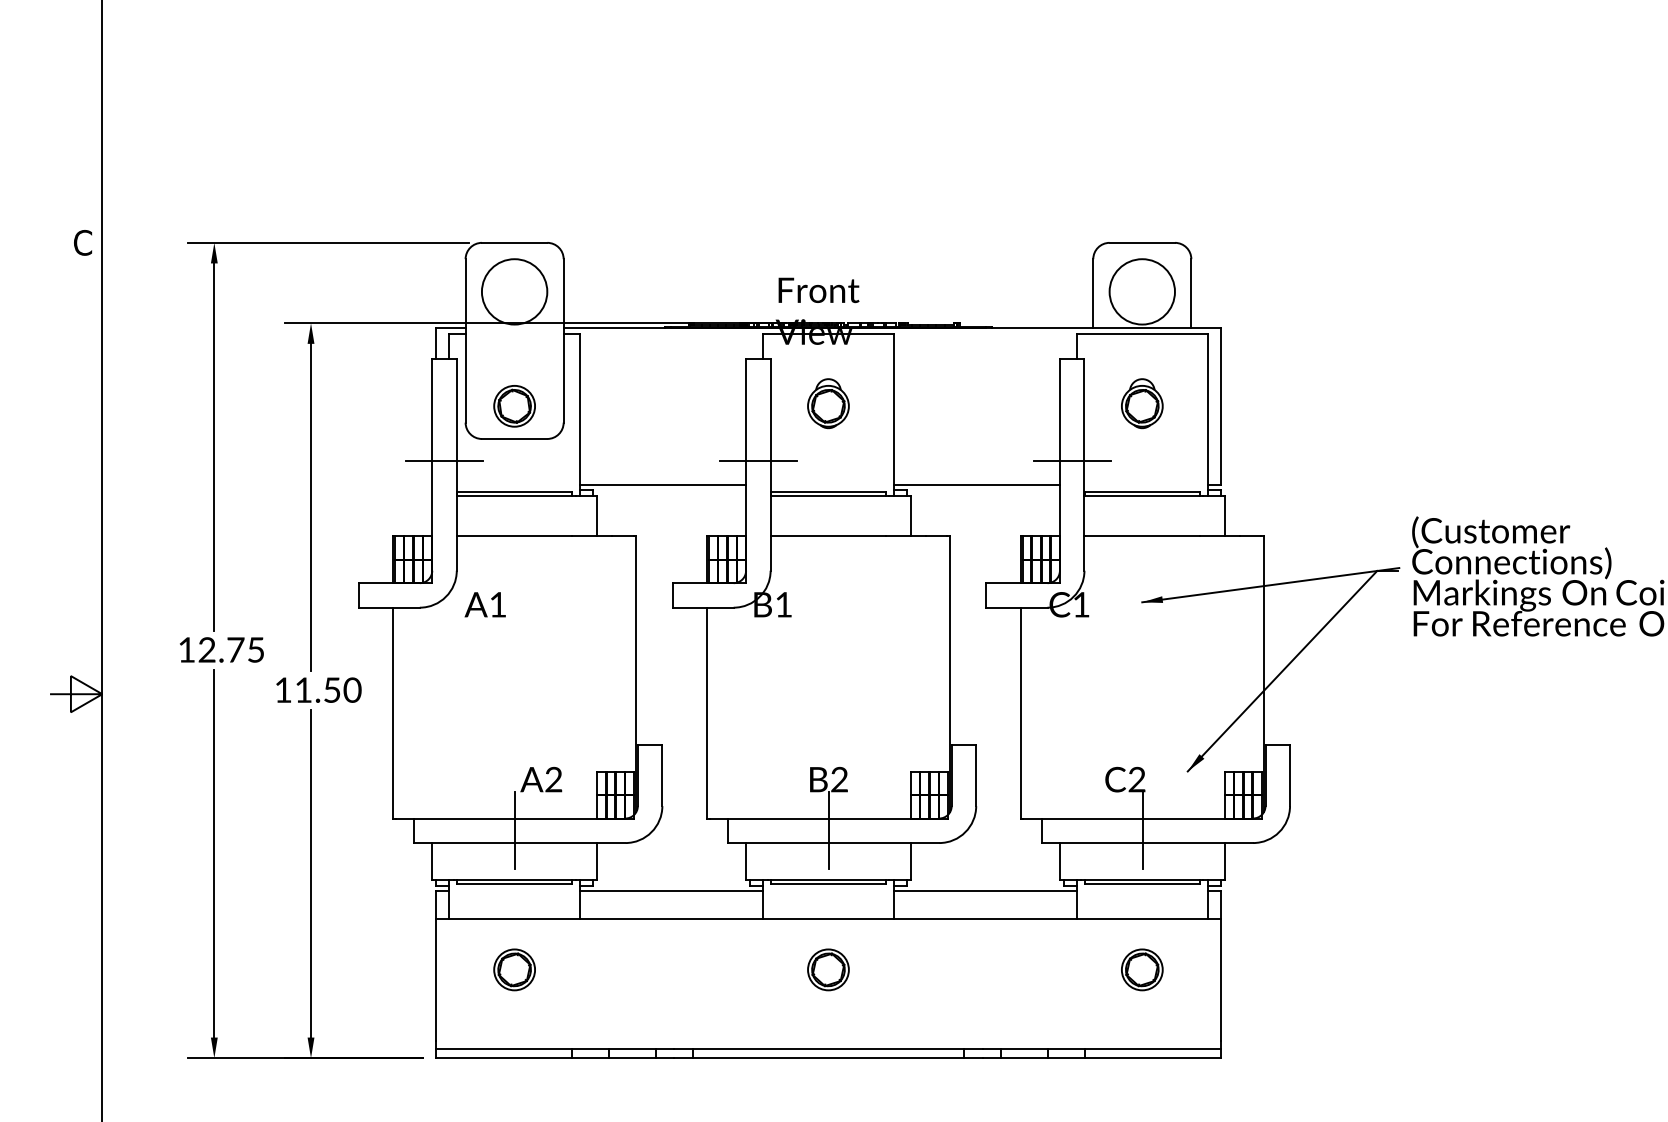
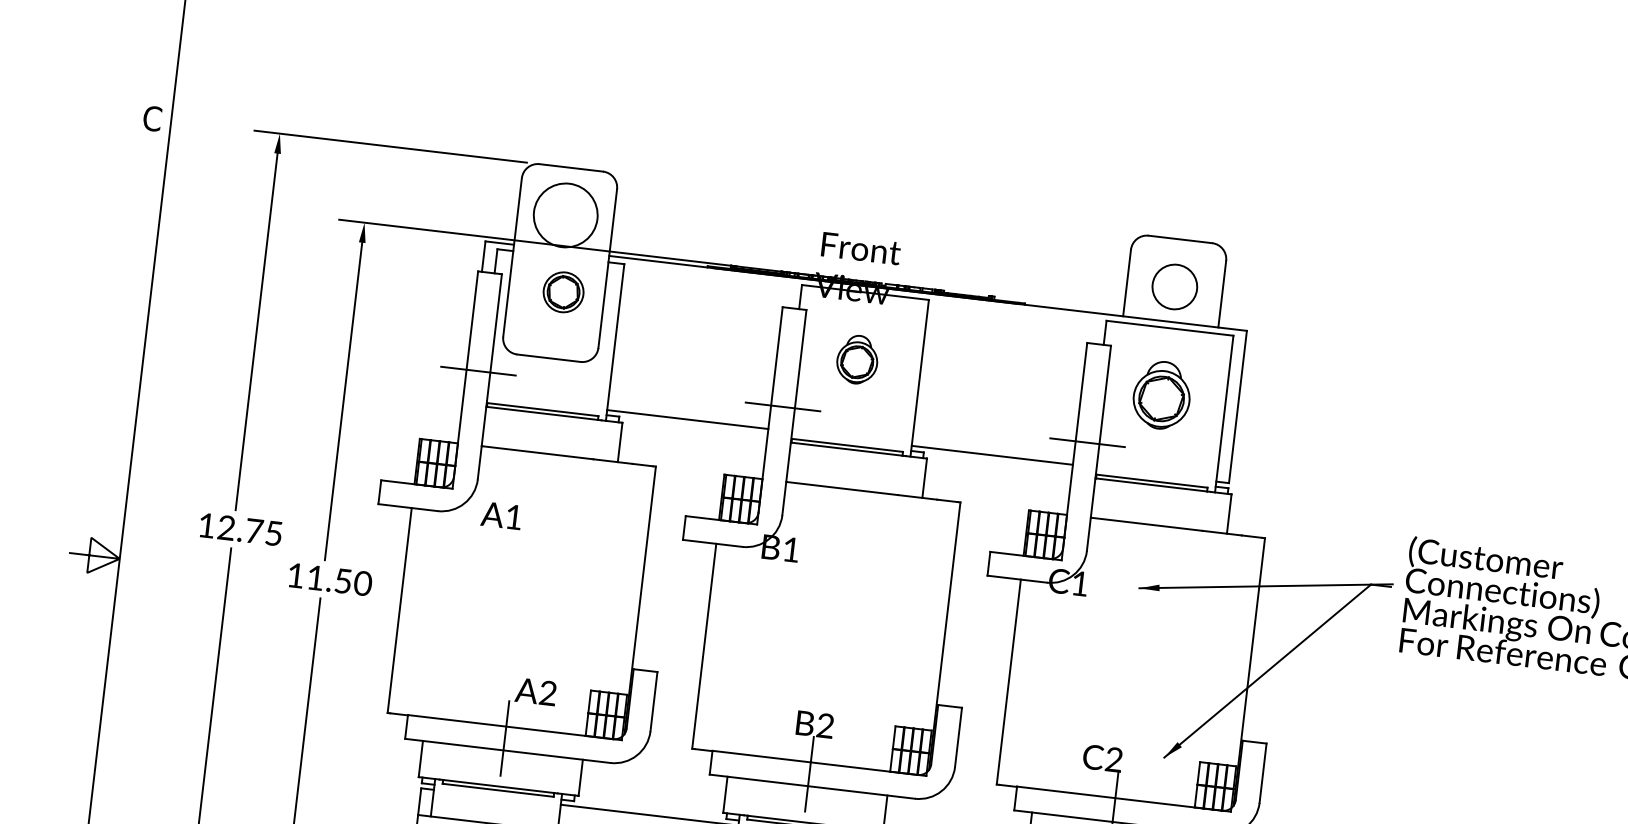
circle: (1141, 291) -> (1174, 286), size x0.7
part: (1142, 403) -> (1162, 395), size x1.4
part: (514, 406) -> (563, 292), moved

